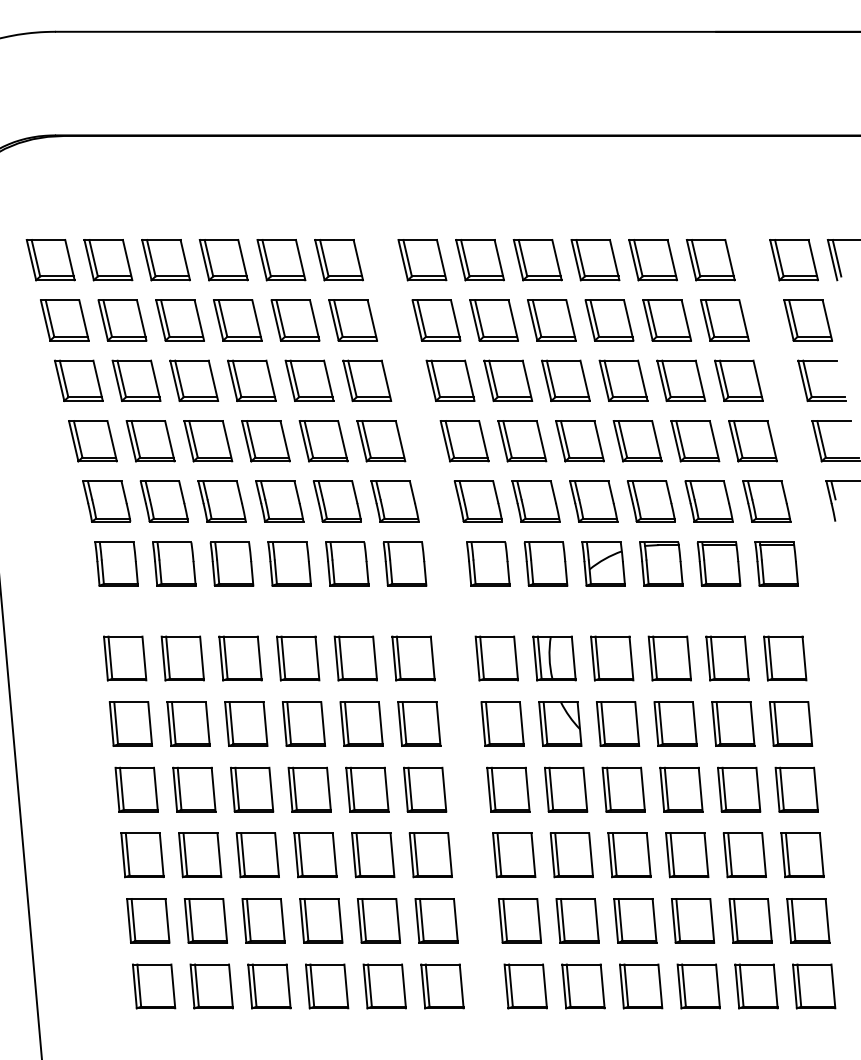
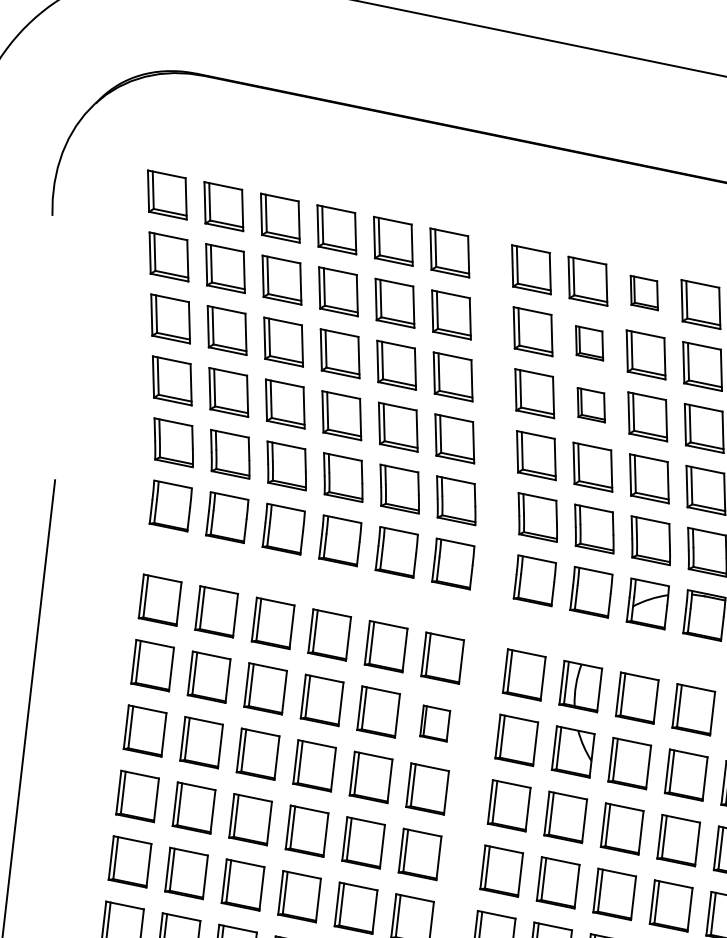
part: (537, 260) -> (644, 293), size x0.7
part: (493, 320) -> (588, 343), size x0.7
part: (508, 380) -> (591, 405), size x0.7
part: (419, 723) -> (435, 723), size x0.7

